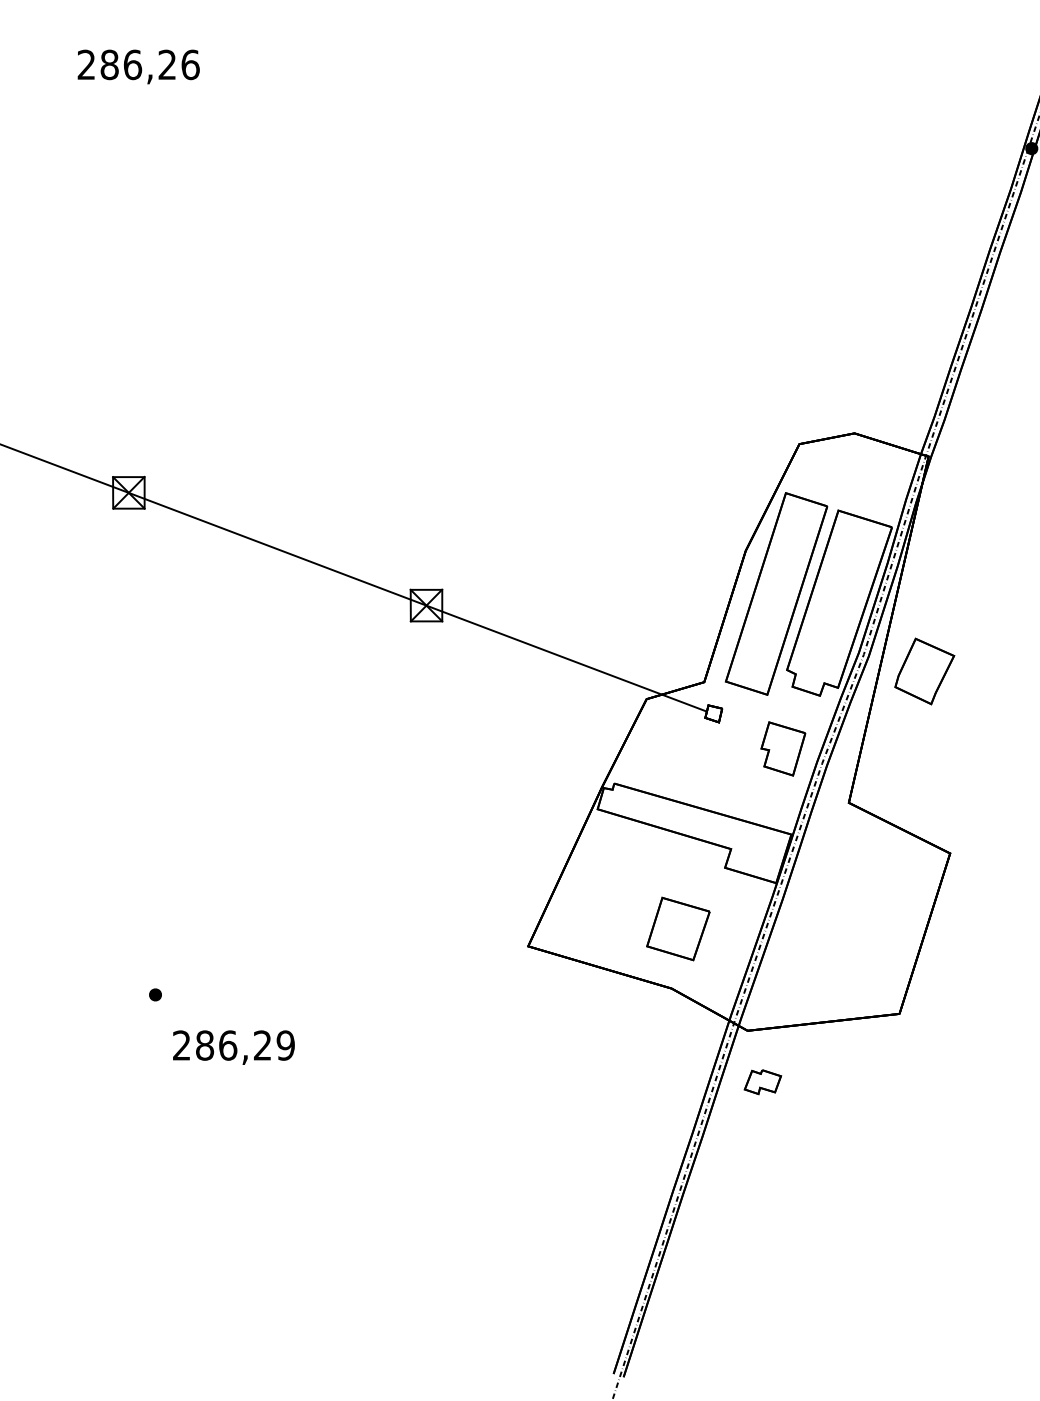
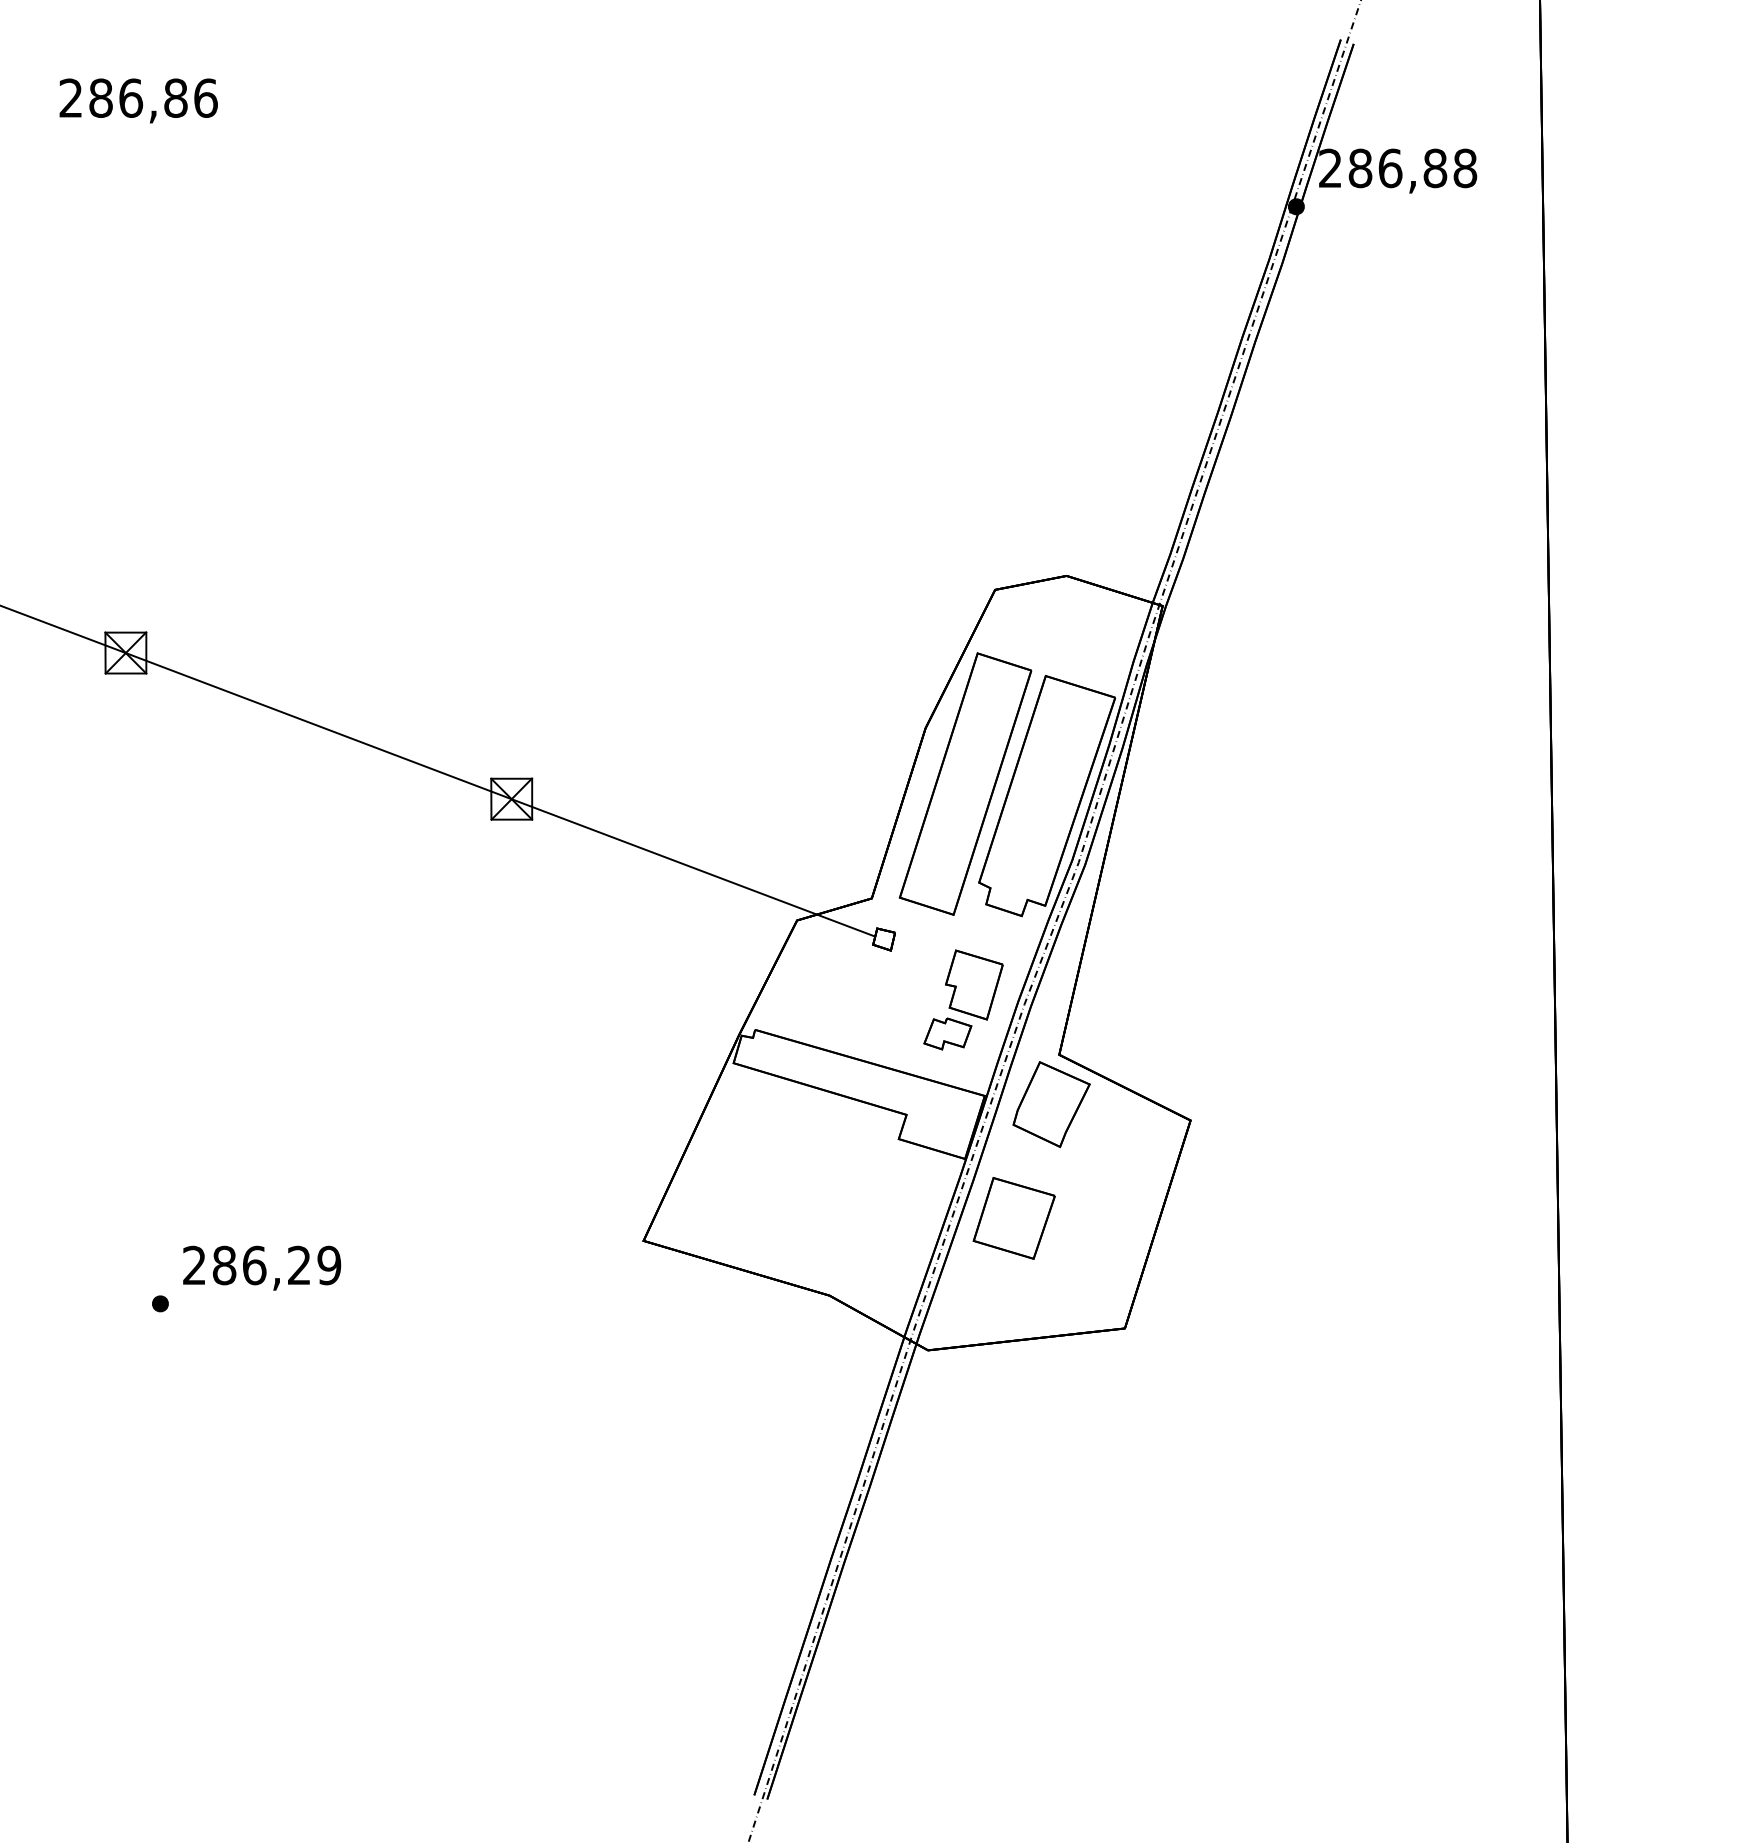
text: (167, 64) -> (175, 97), 286,26 -> 286,86
part: (924, 671) -> (1051, 1104), moved
part: (677, 929) -> (1013, 1218), moved
text: (234, 1047) -> (262, 1267), moved
part: (762, 1081) -> (947, 1033), moved

